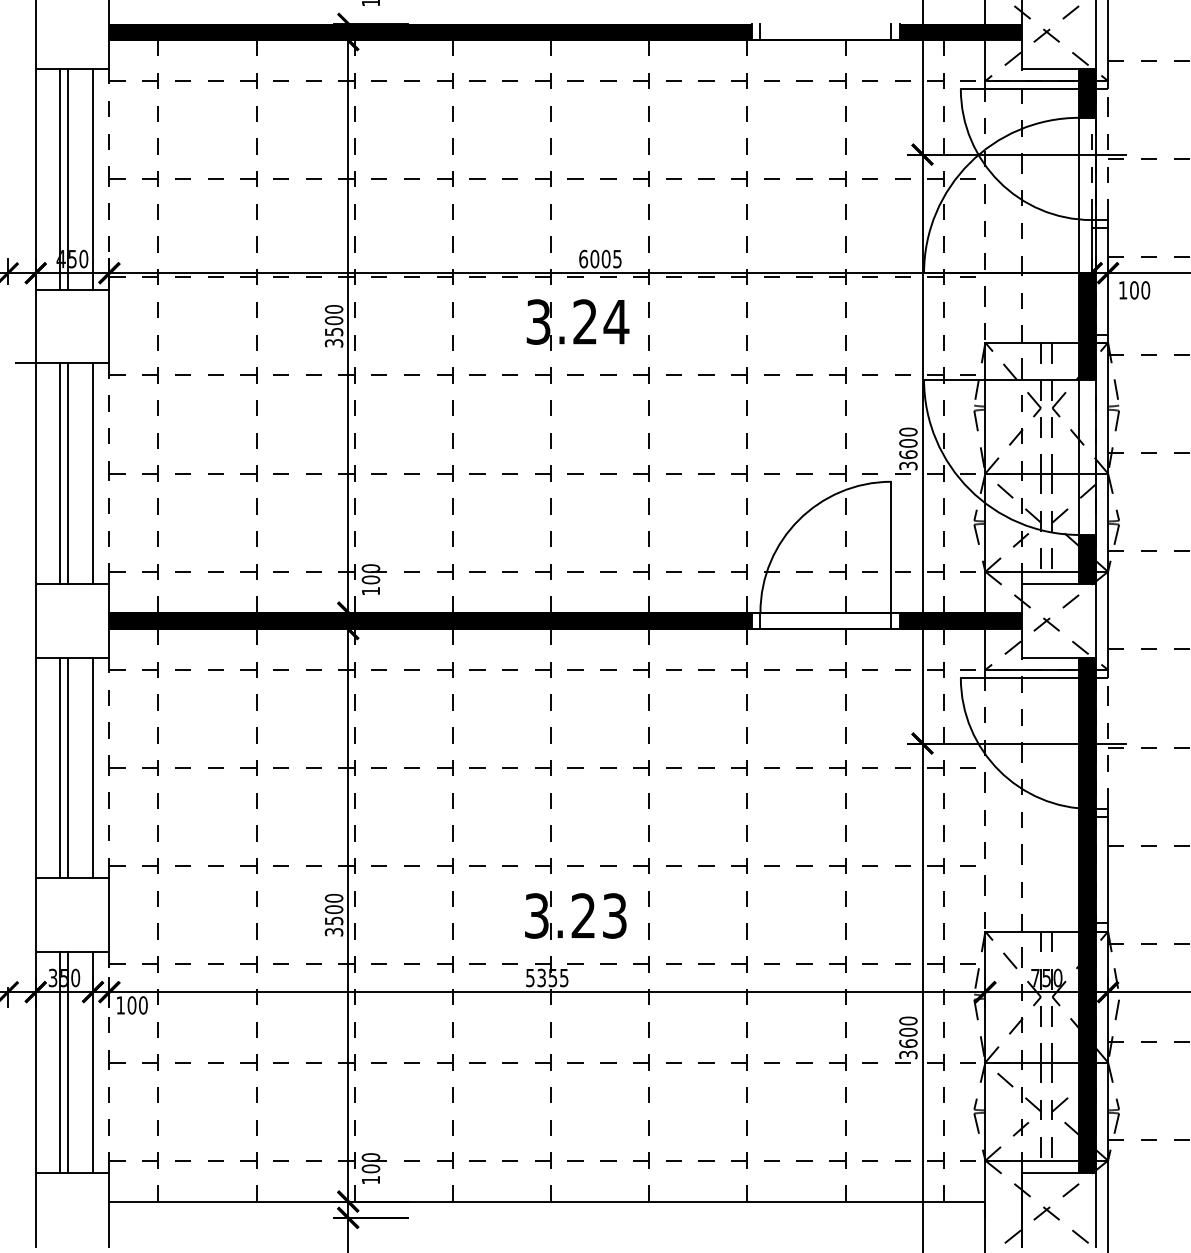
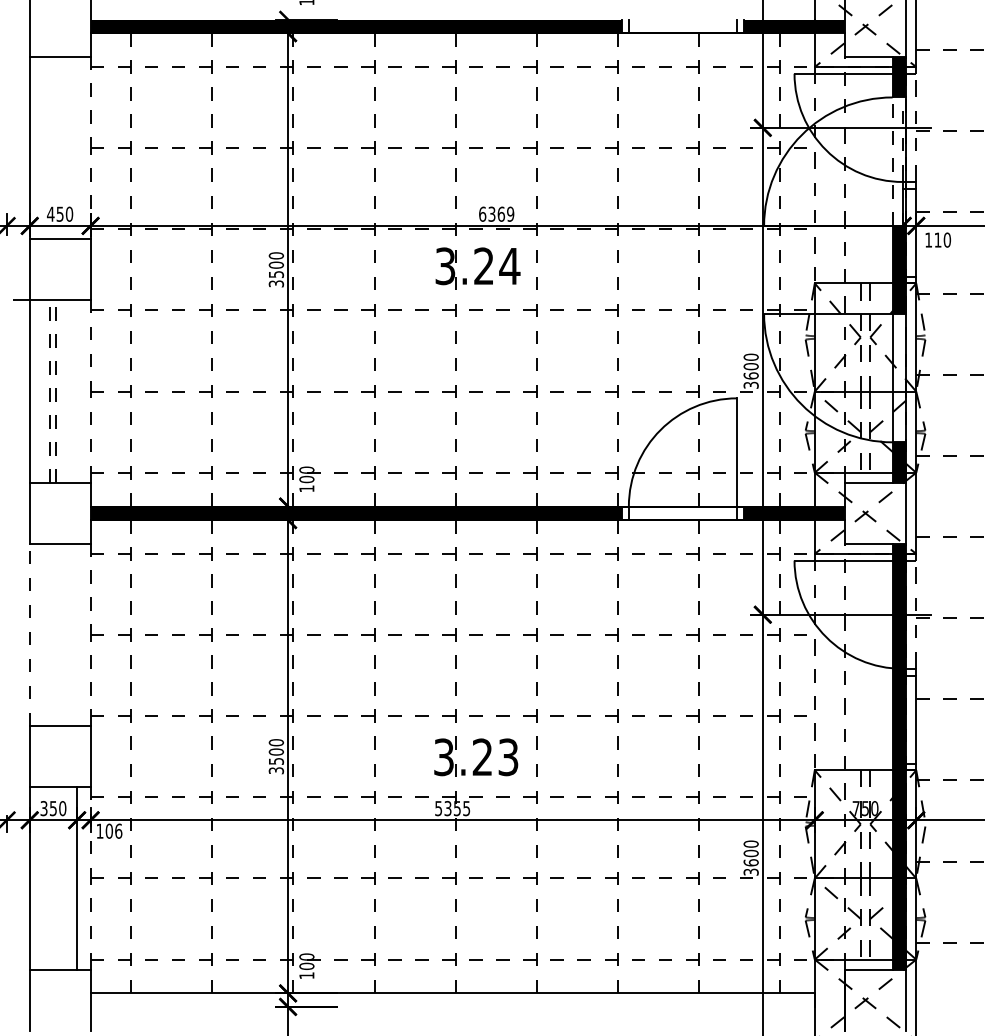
line: (60, 178) -> (50, 147), removed
line: (67, 178) -> (56, 147), removed
line: (93, 178) -> (77, 147), removed
line: (1079, 195) -> (892, 161), solid -> dashed
text: (605, 258) -> (500, 213), 6005 -> 6369
text: (1134, 290) -> (938, 240), 100 -> 110
line: (60, 473) -> (50, 391), solid -> dashed
line: (67, 473) -> (56, 391), solid -> dashed
line: (93, 473) -> (77, 391), removed
line: (35, 767) -> (29, 634), solid -> dashed
line: (60, 767) -> (50, 634), removed
line: (67, 767) -> (56, 634), removed
line: (93, 767) -> (77, 634), removed
text: (143, 1005) -> (118, 831), 100 -> 106
line: (60, 1062) -> (50, 878), removed
line: (67, 1062) -> (56, 878), removed

